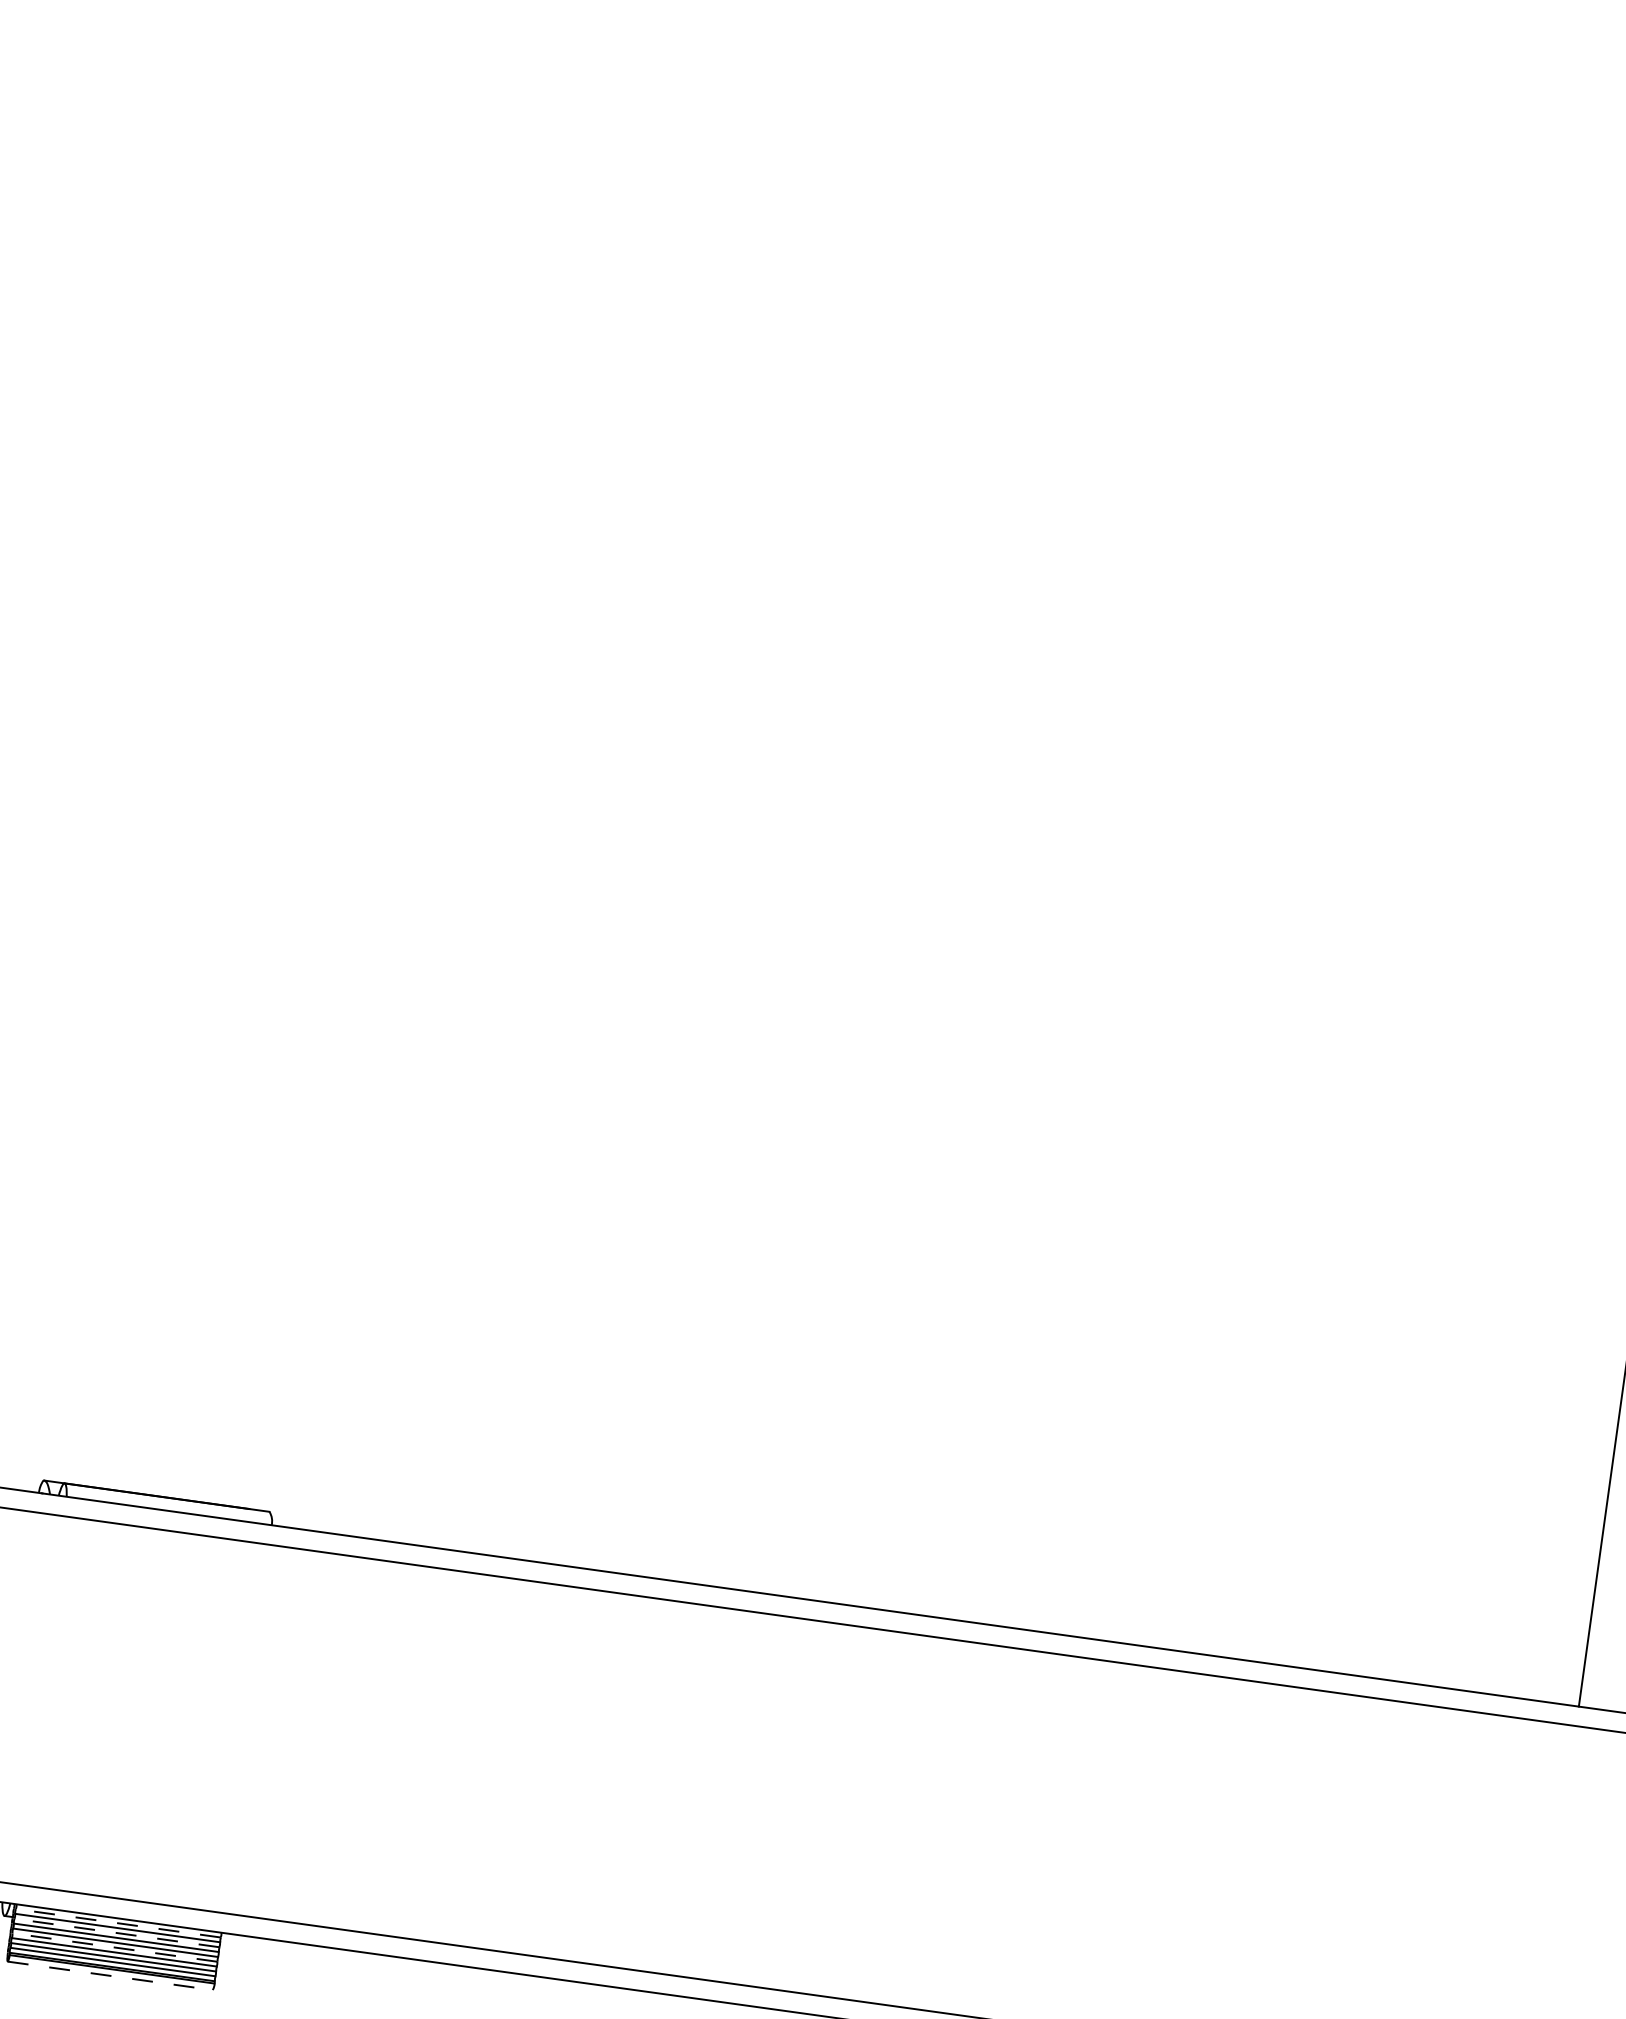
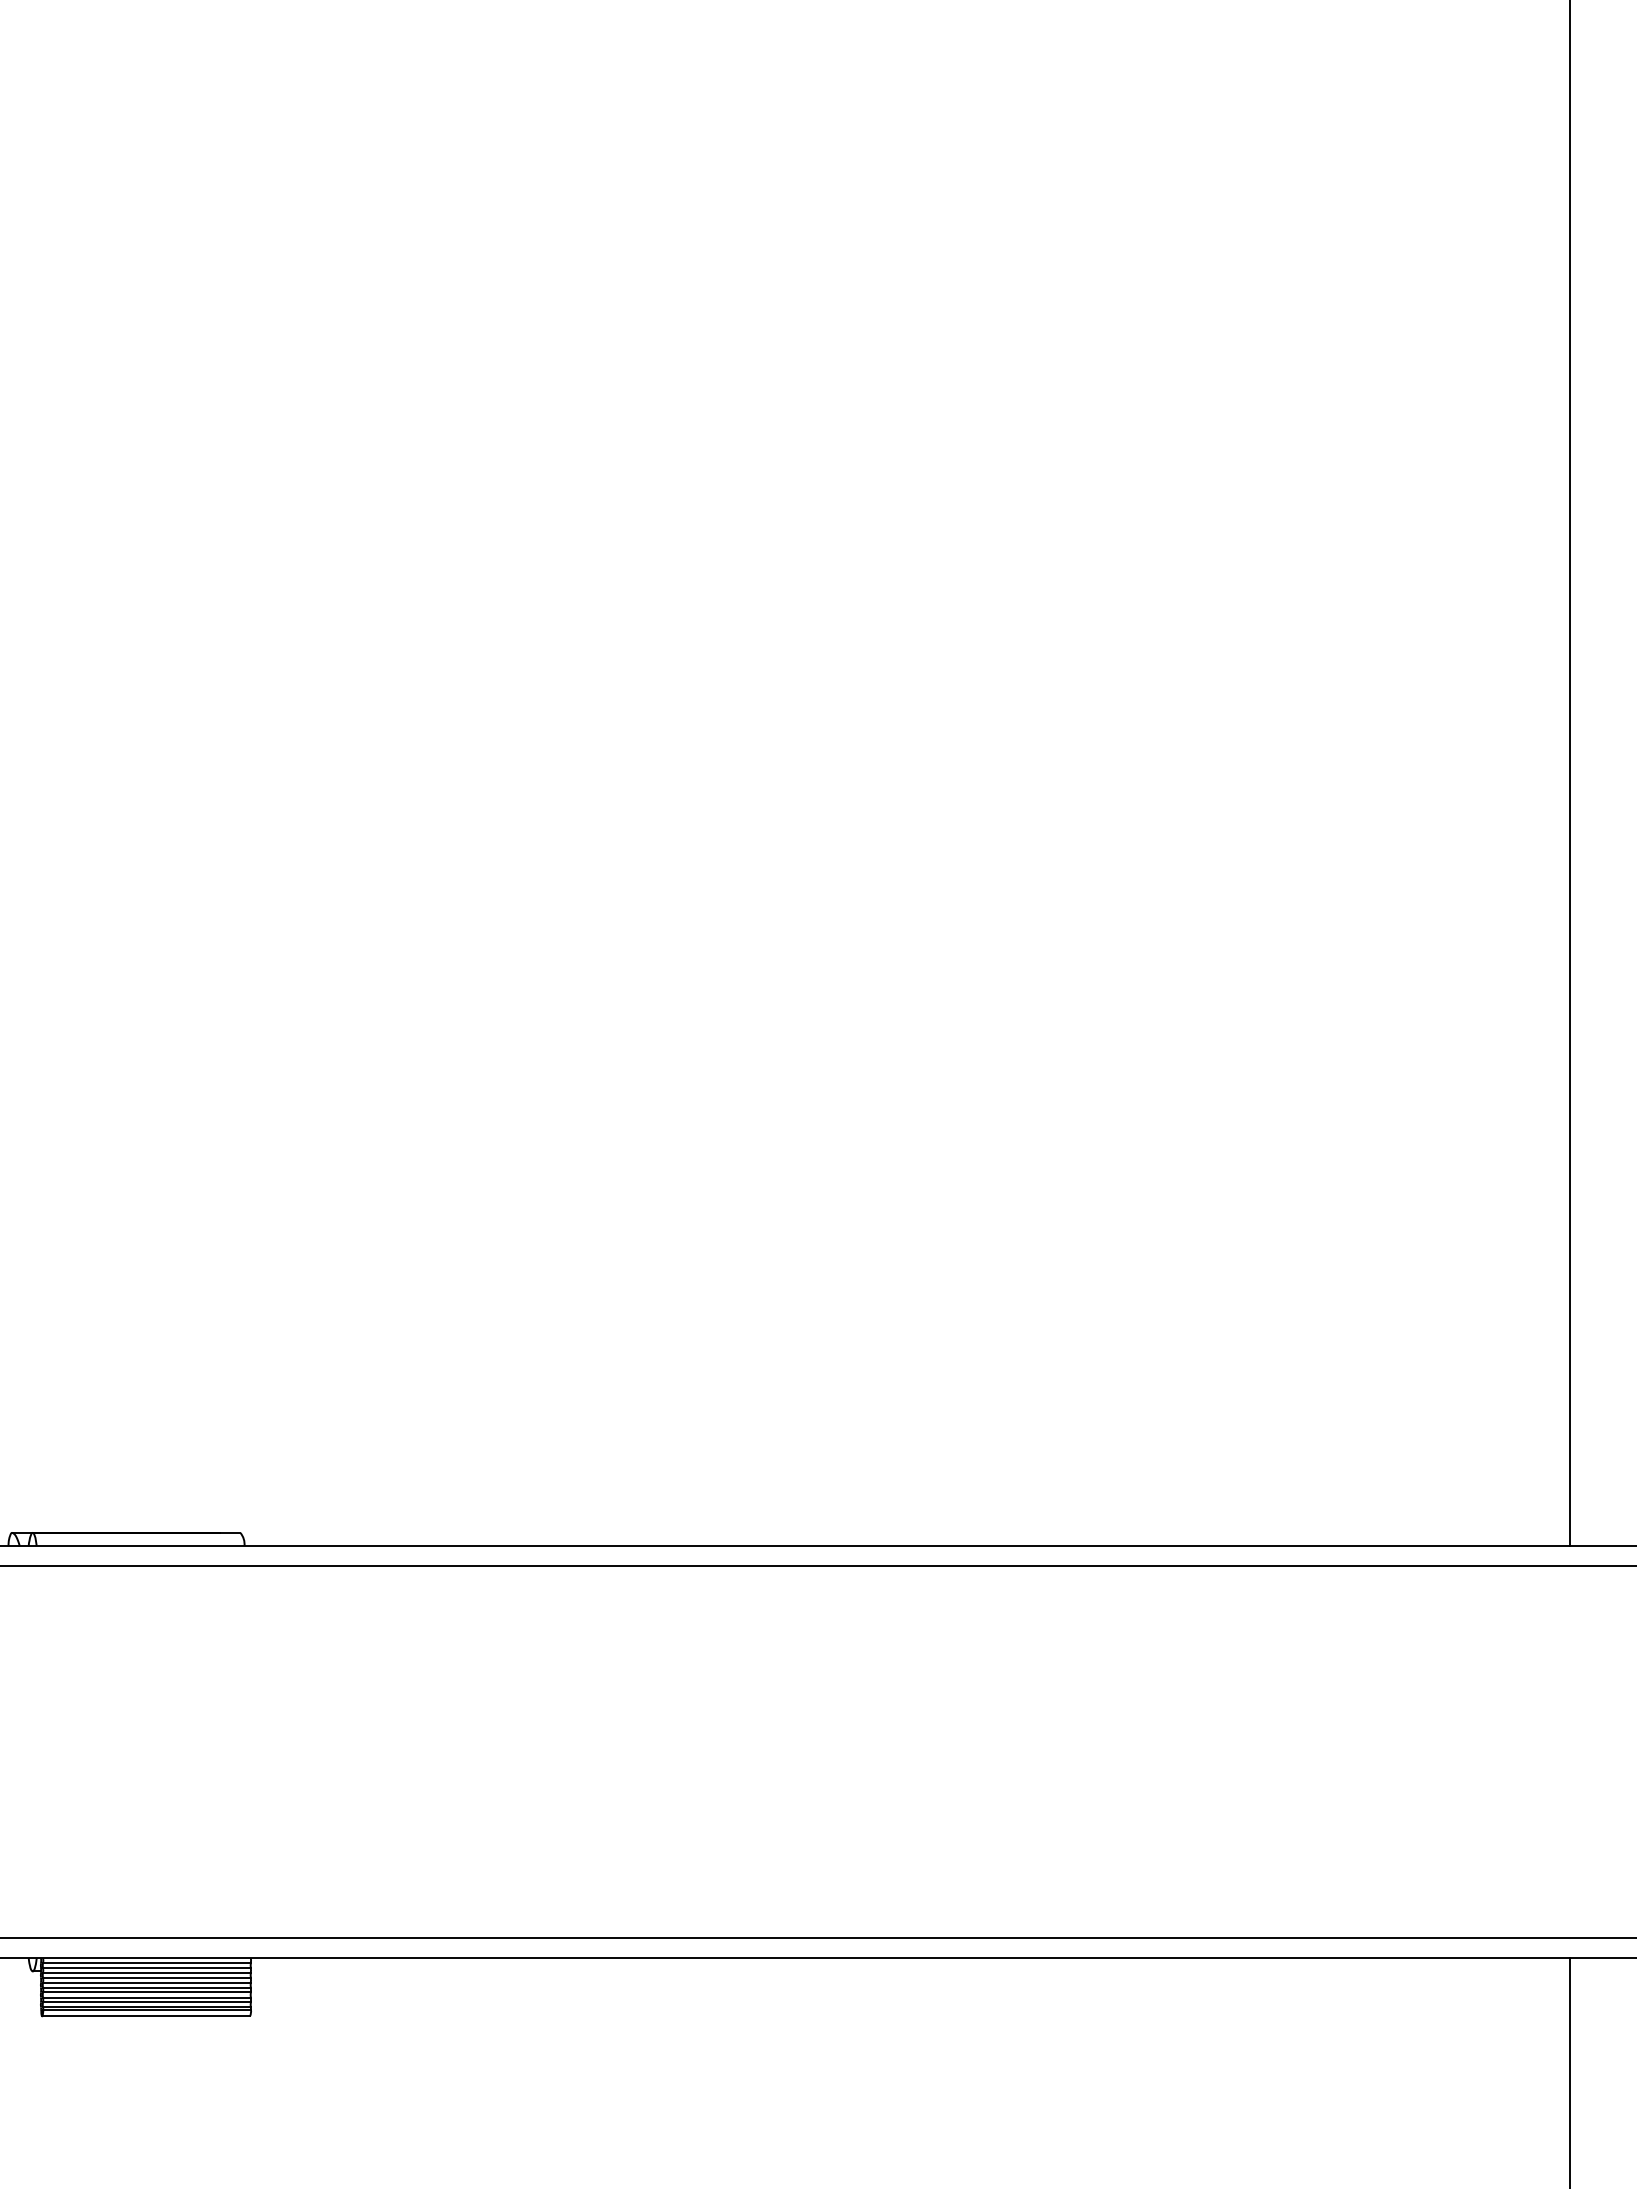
line: (117, 1923) -> (146, 1963), dashed -> solid
line: (116, 1932) -> (146, 1972), dashed -> solid
line: (114, 1947) -> (146, 1987), dashed -> solid
line: (110, 1975) -> (146, 2016), dashed -> solid

